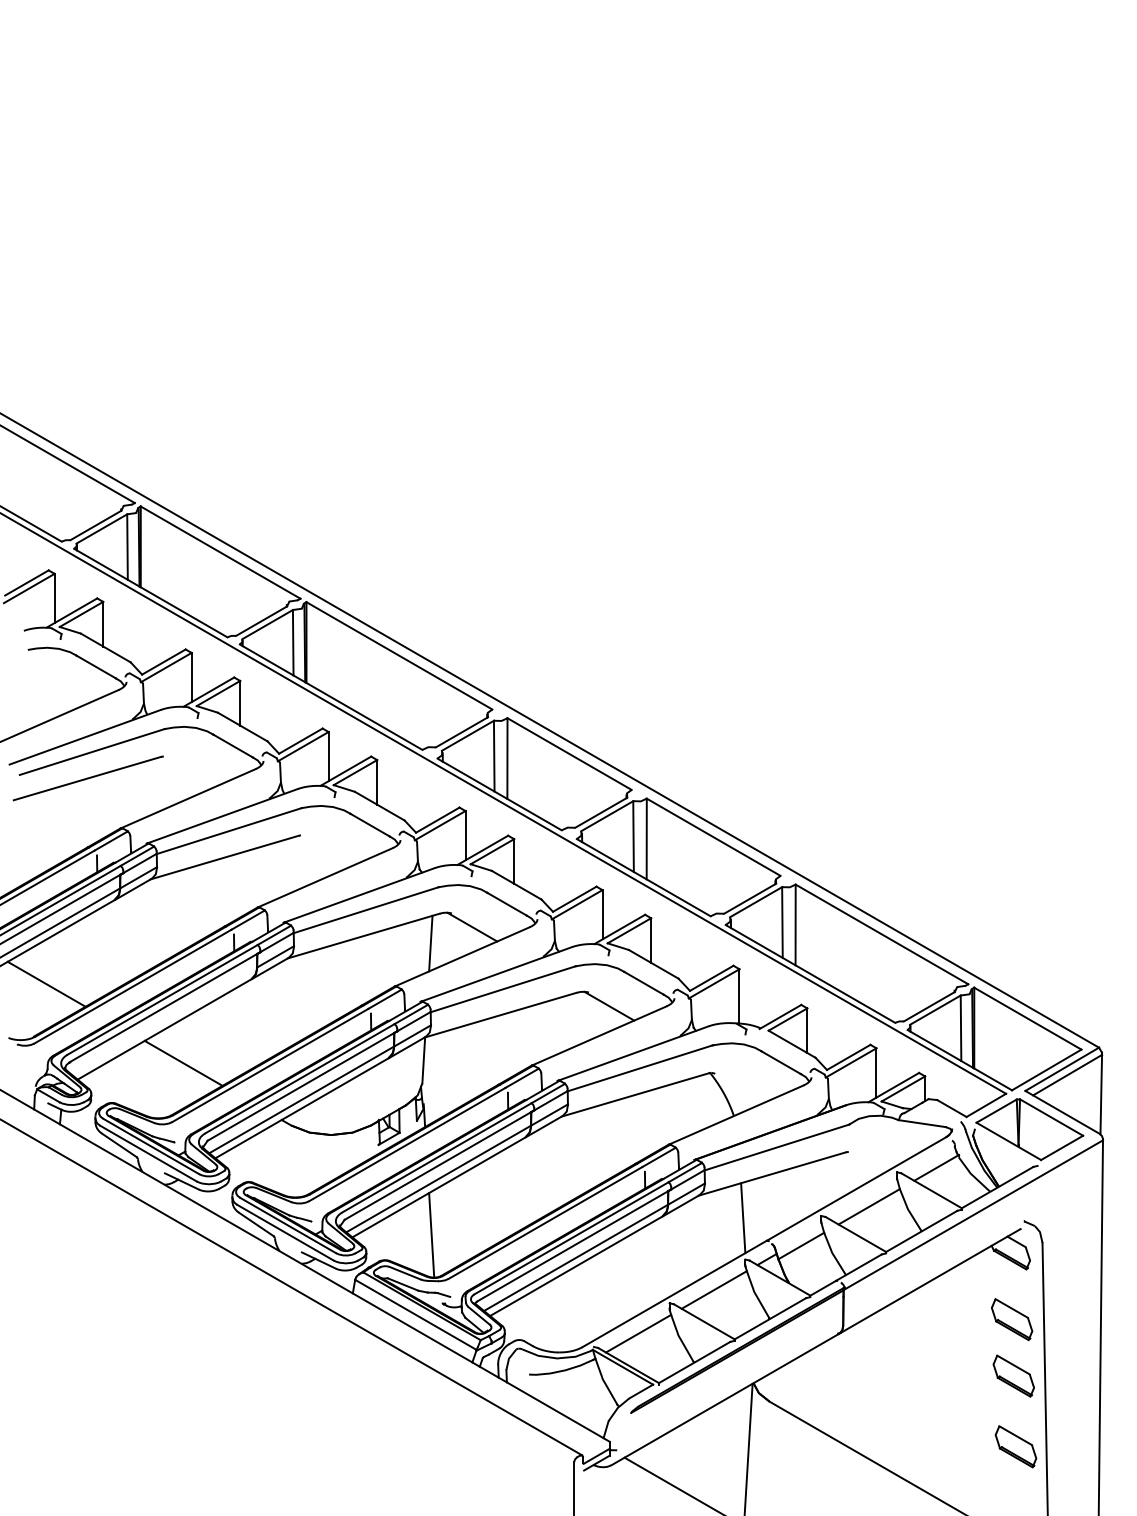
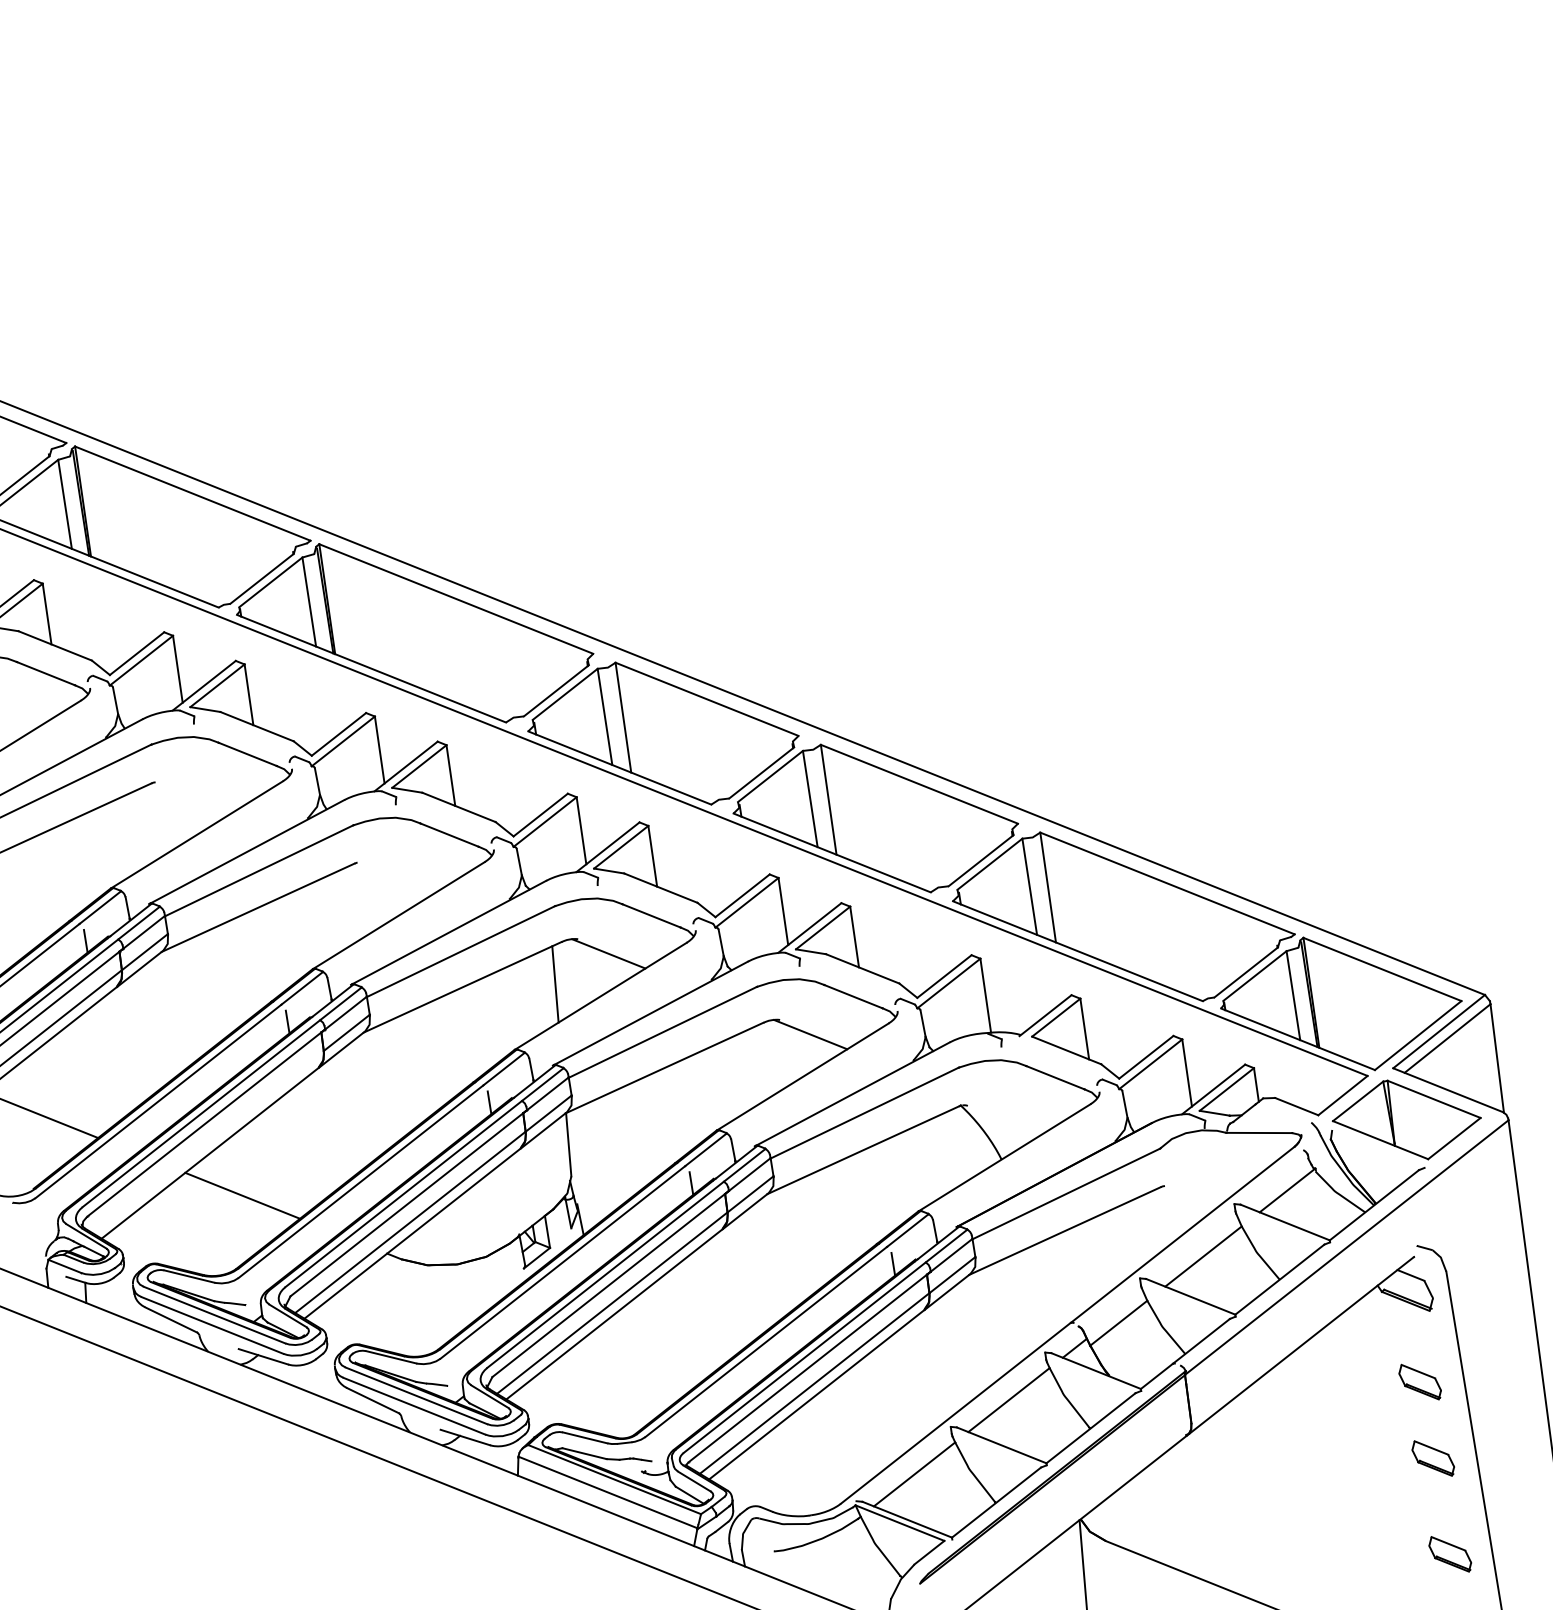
line: (743, 1218) -> (1034, 1297), removed
line: (431, 1235) -> (613, 1381), removed
part: (1012, 1319) -> (1420, 1381), size x0.7
part: (1013, 1375) -> (1432, 1457), size x0.7
part: (1015, 1446) -> (1449, 1553), size x0.7

